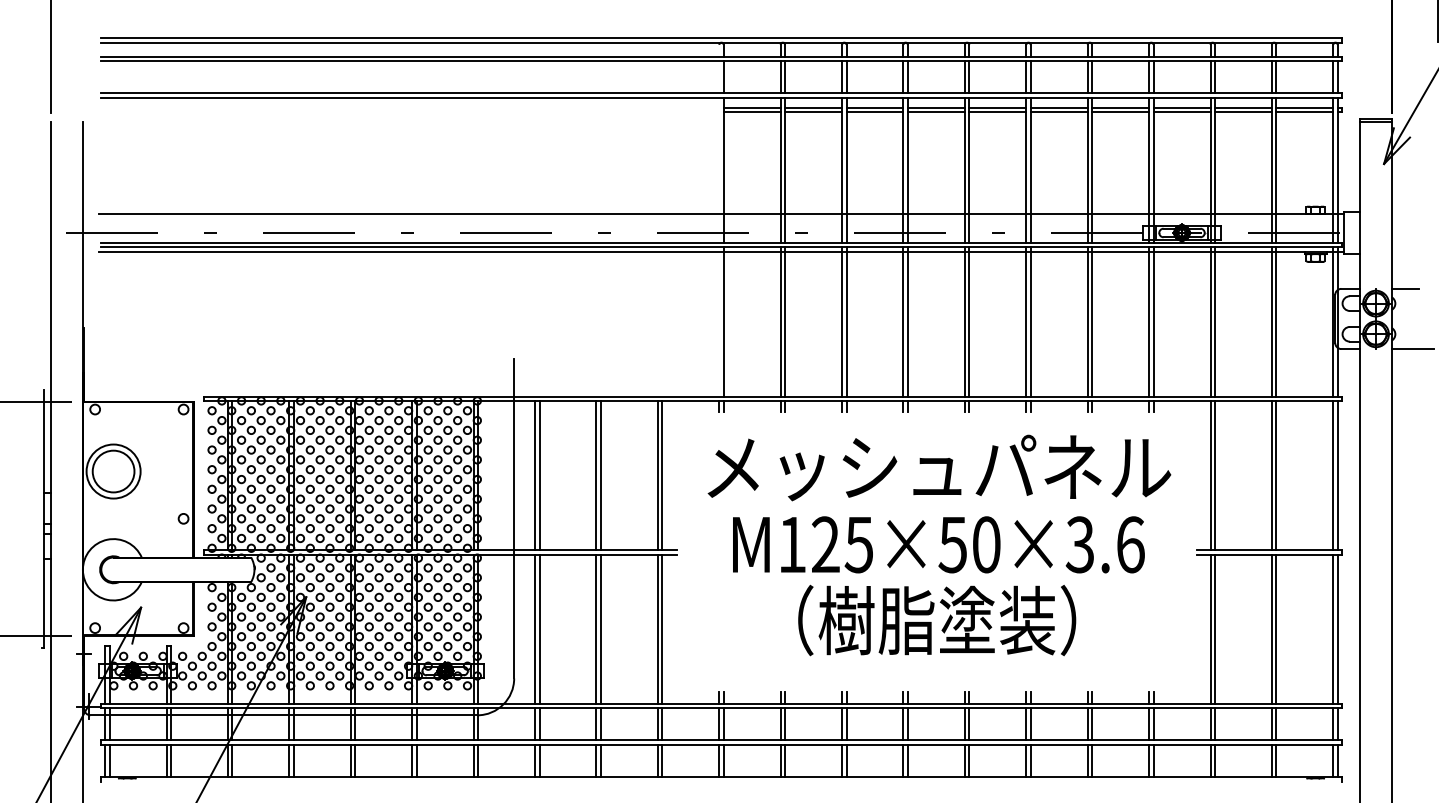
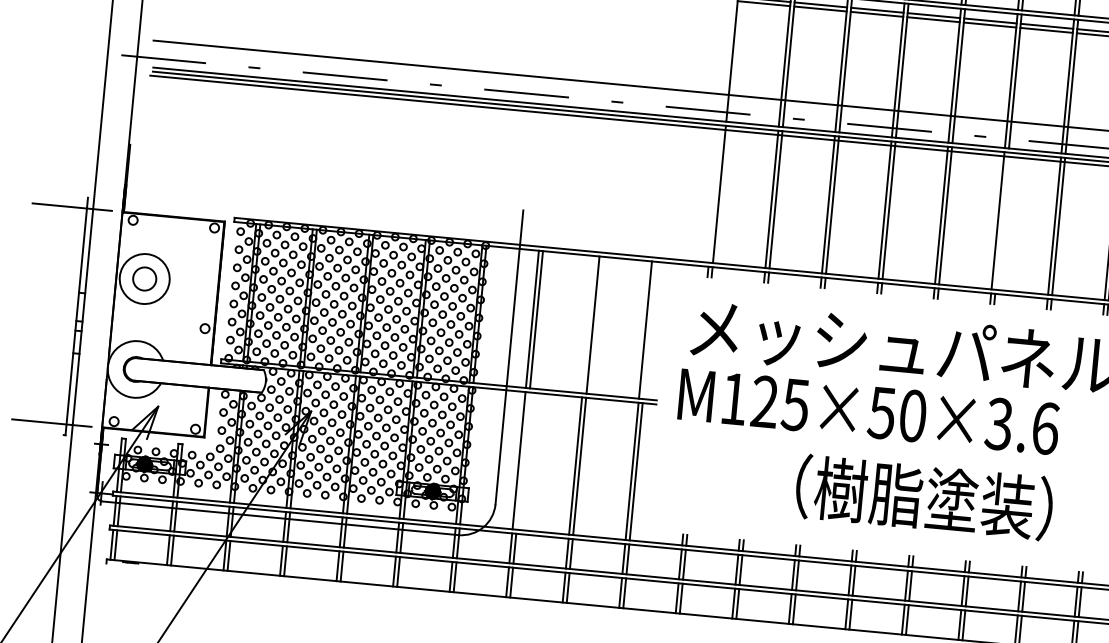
line: (1030, 321) -> (1001, 220), removed
circle: (113, 471) -> (144, 278), size x0.6
line: (596, 475) -> (588, 324), removed
line: (662, 475) -> (649, 330), removed
text: (938, 544) -> (868, 411), moved
text: (937, 620) -> (924, 497), moved
line: (539, 628) -> (523, 460), removed

